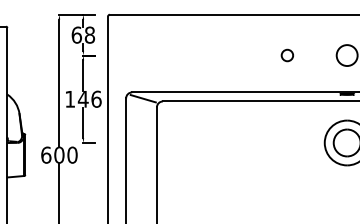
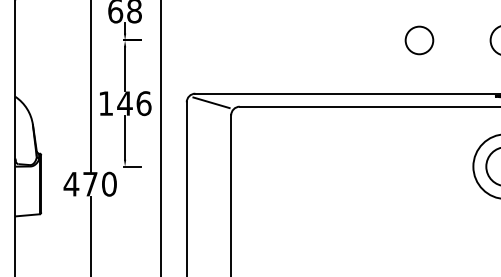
circle: (287, 55) -> (419, 40), size x1.67
text: (52, 154) -> (80, 183), 600 -> 470

